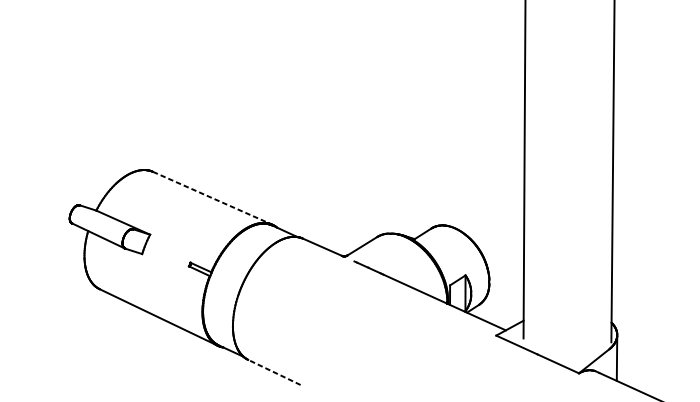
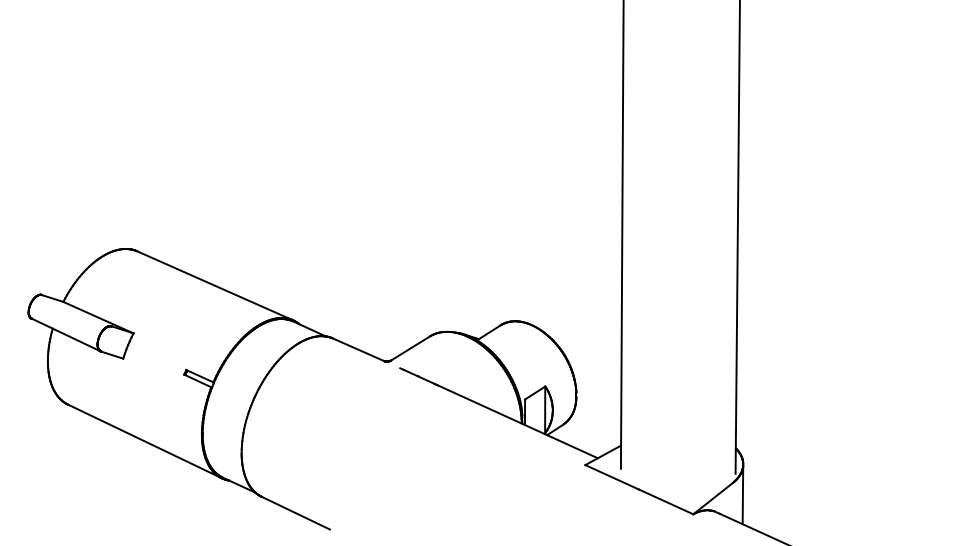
line: (212, 198) -> (214, 285), dashed -> solid
line: (274, 372) -> (295, 513), dashed -> solid

